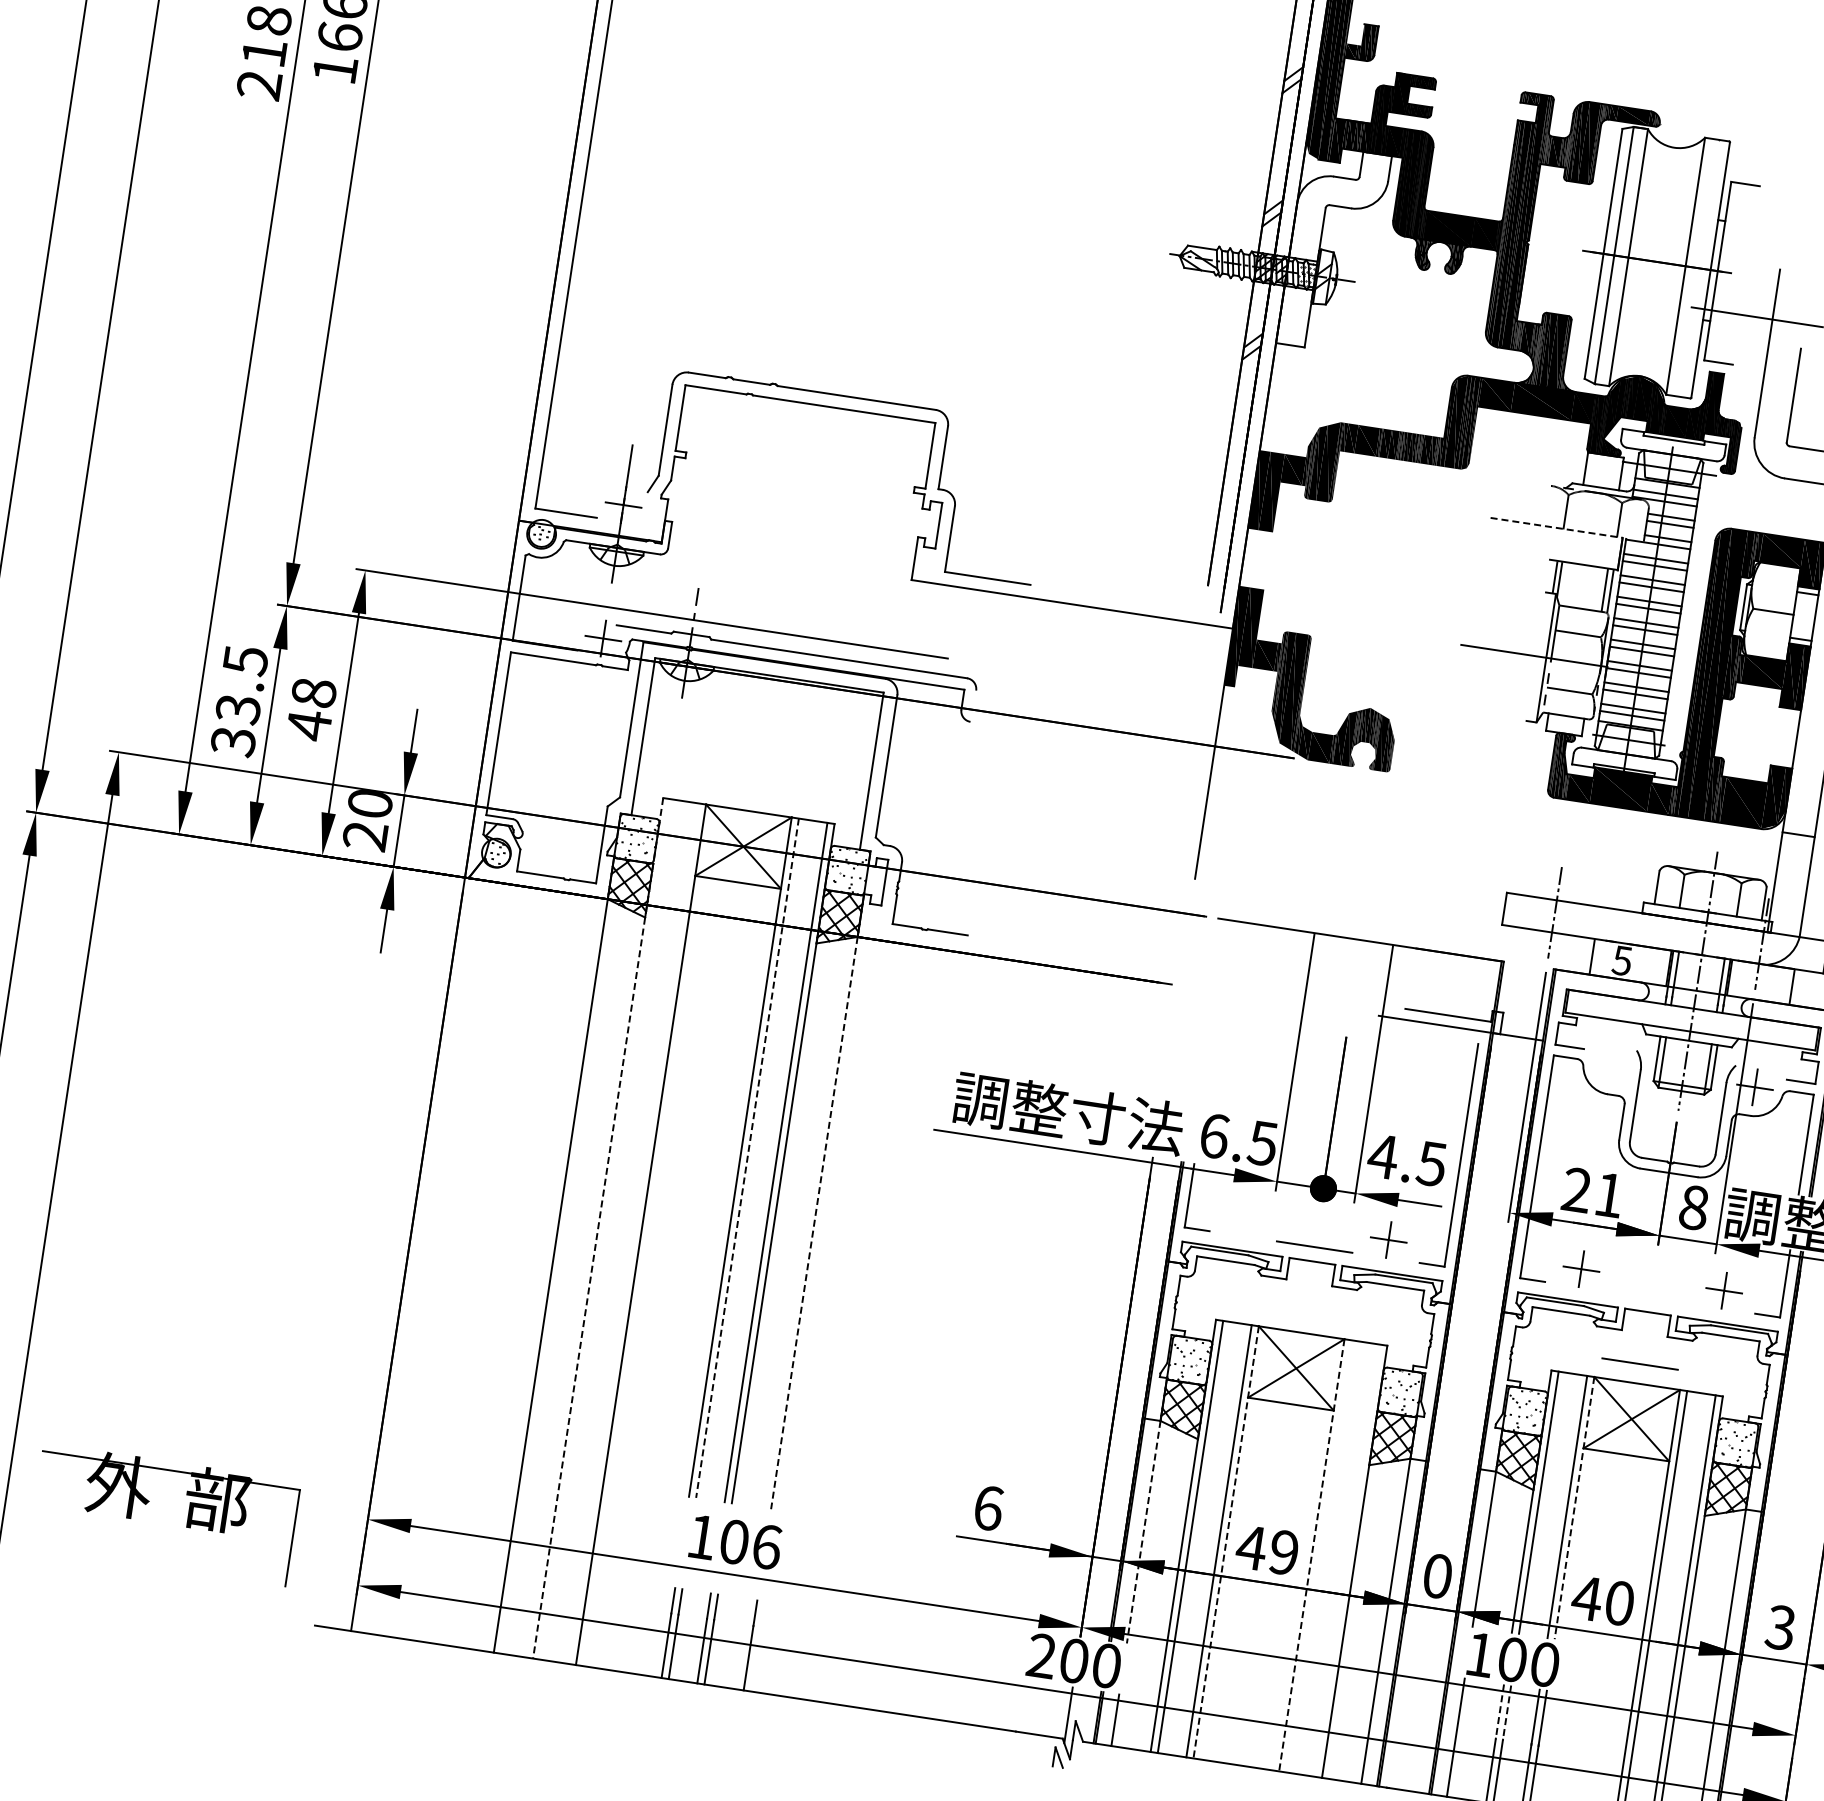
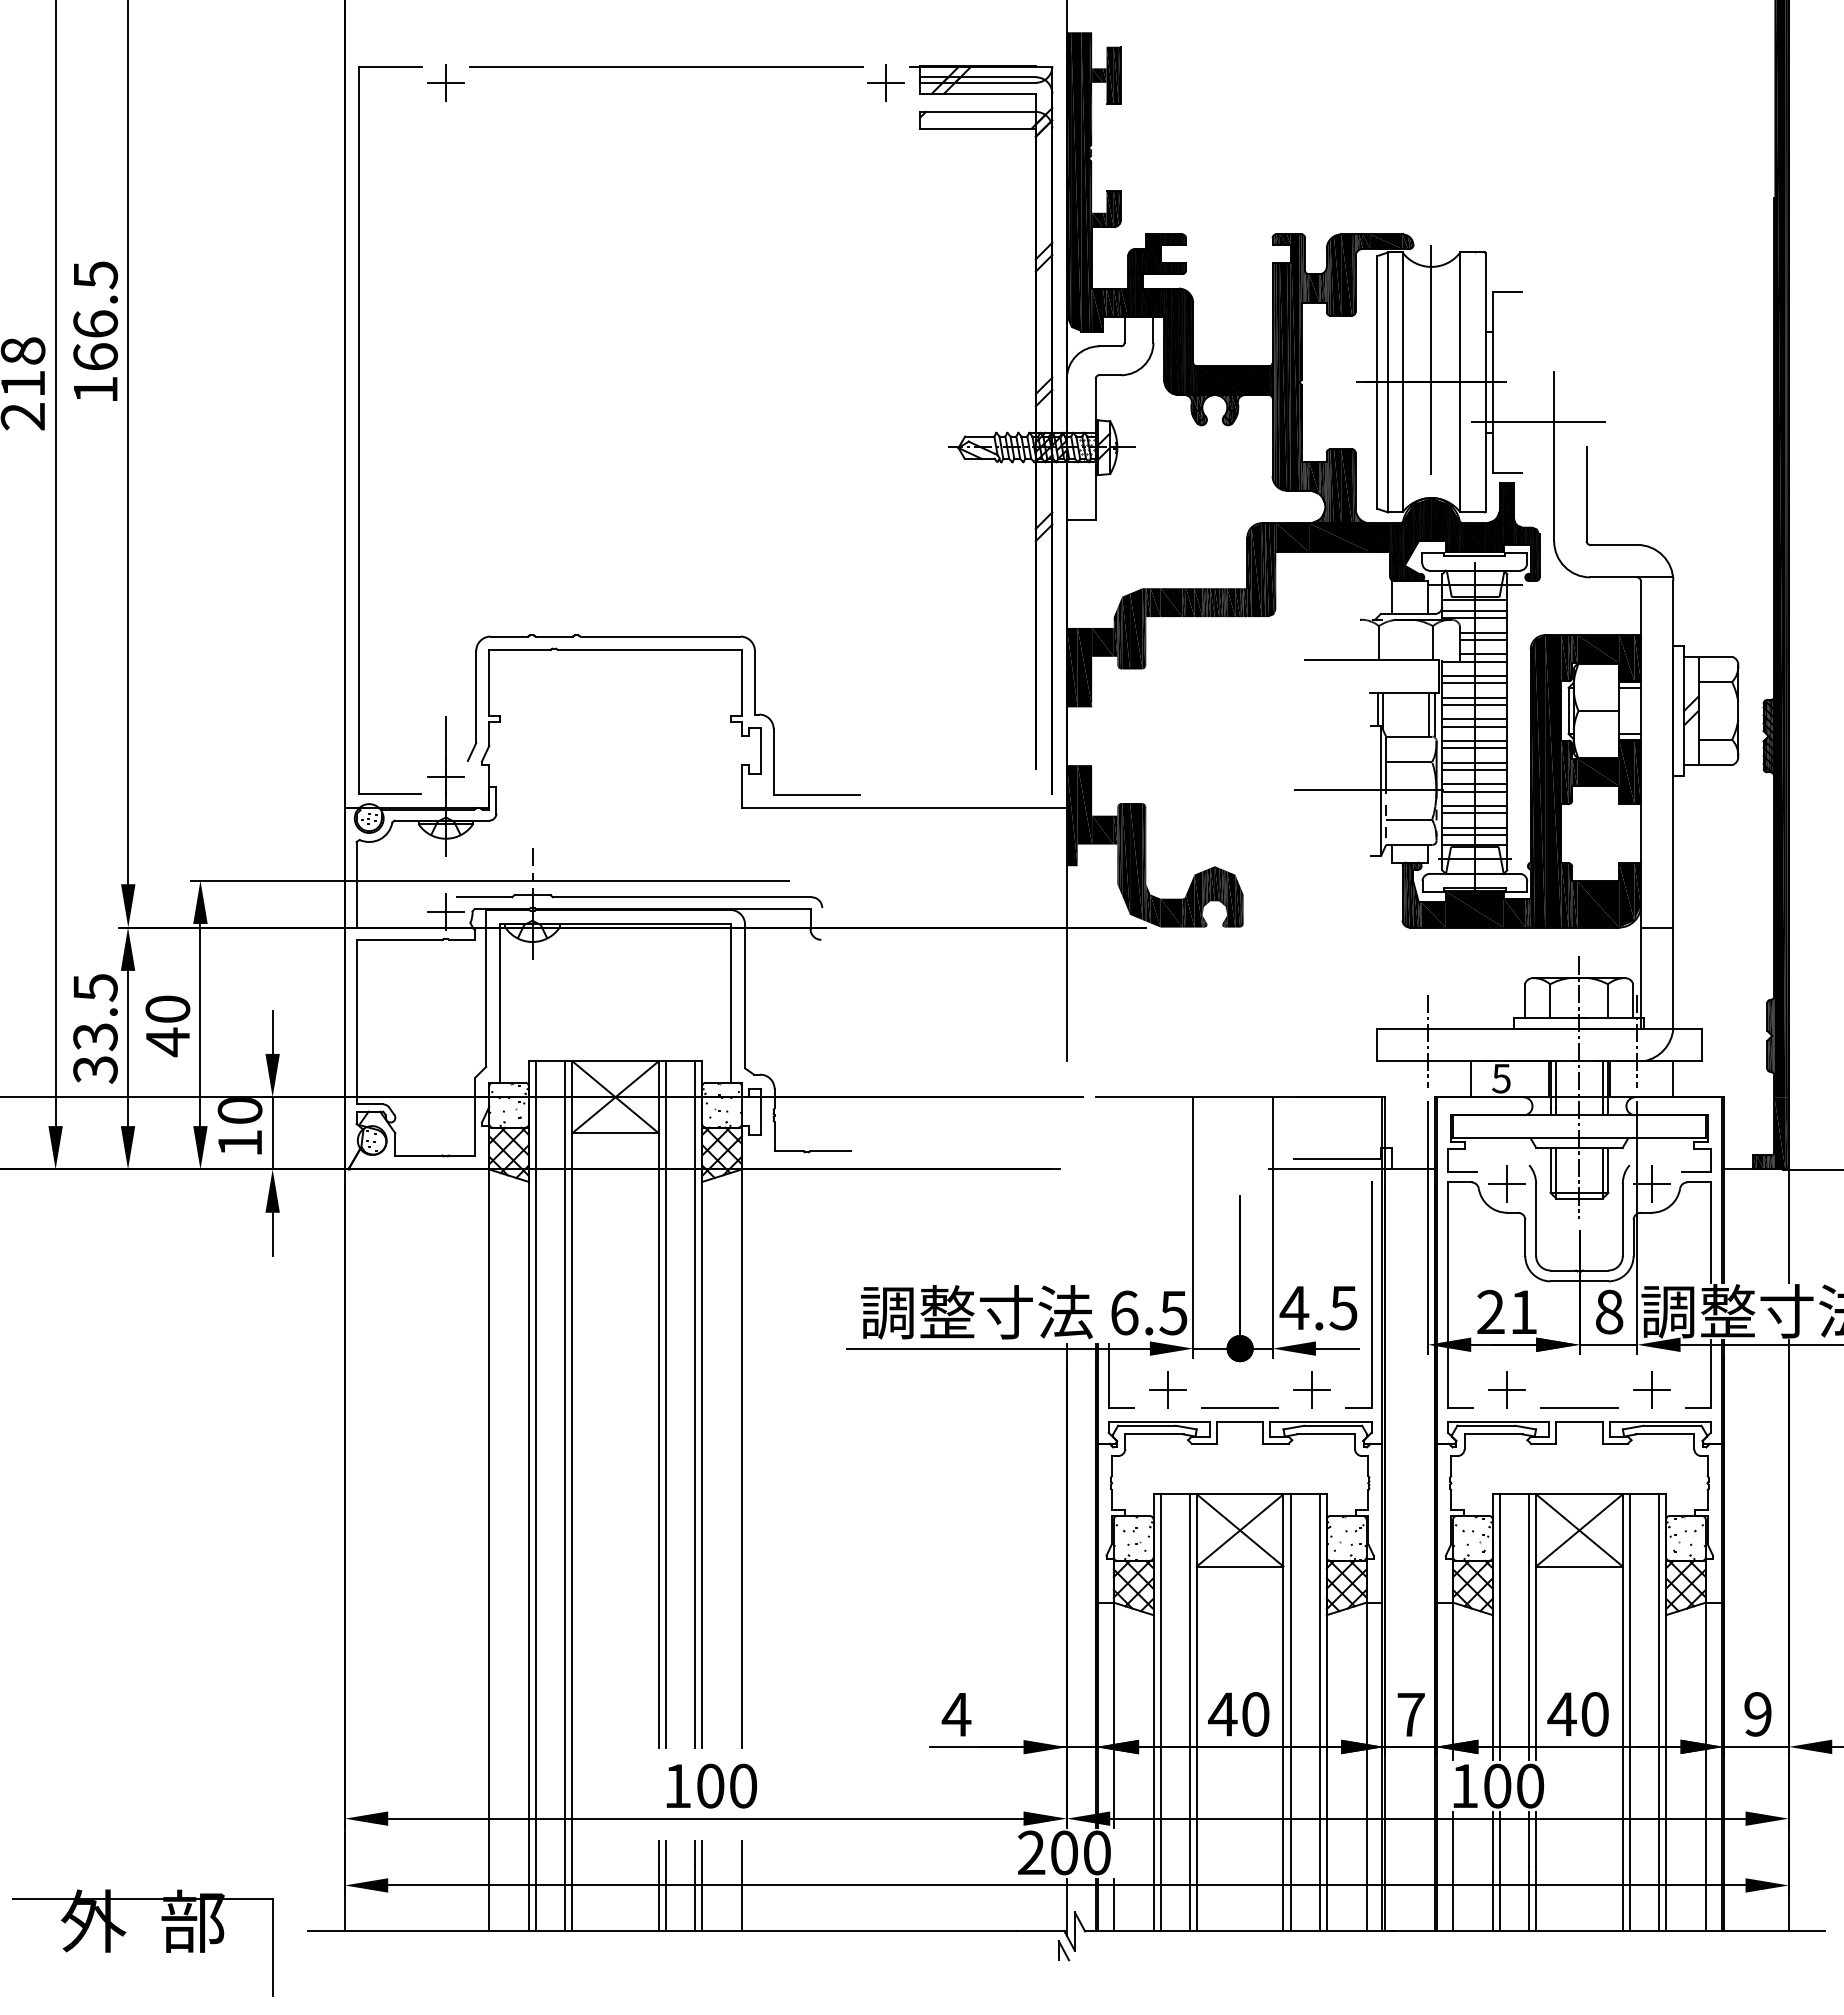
line: (1657, 262) -> (1431, 382), added
line: (1556, 527) -> (1371, 660), dashed -> solid
text: (313, 691) -> (167, 1008), 48 -> 40
text: (364, 835) -> (239, 1142), 20 -> 10
part: (1611, 1065) -> (1506, 1183), added
line: (747, 1158) -> (666, 1404), dashed -> solid
part: (1245, 1218) -> (1167, 1389), added
line: (813, 1223) -> (741, 1459), dashed -> solid
line: (597, 1228) -> (528, 1496), dashed -> solid
line: (605, 1229) -> (536, 1496), added
line: (634, 1233) -> (565, 1496), added
line: (1640, 1363) -> (1579, 1407), moved
part: (149, 1501) -> (126, 1932), moved
line: (1574, 1507) -> (1536, 1626), dashed -> solid
text: (988, 1508) -> (956, 1714), 6 -> 4
line: (1143, 1532) -> (1113, 1715), dashed -> solid
line: (1225, 1541) -> (1196, 1712), dashed -> solid
text: (767, 1546) -> (743, 1785), 106 -> 100
text: (1283, 1552) -> (1255, 1714), 49 -> 40
line: (1311, 1554) -> (1283, 1712), dashed -> solid
line: (1318, 1555) -> (1290, 1712), added
line: (1347, 1560) -> (1319, 1712), added
text: (1437, 1575) -> (1410, 1714), 0 -> 7
text: (1780, 1627) -> (1757, 1714), 3 -> 9
line: (1499, 1711) -> (1492, 1839), dashed -> solid
line: (1507, 1712) -> (1500, 1839), dashed -> solid

